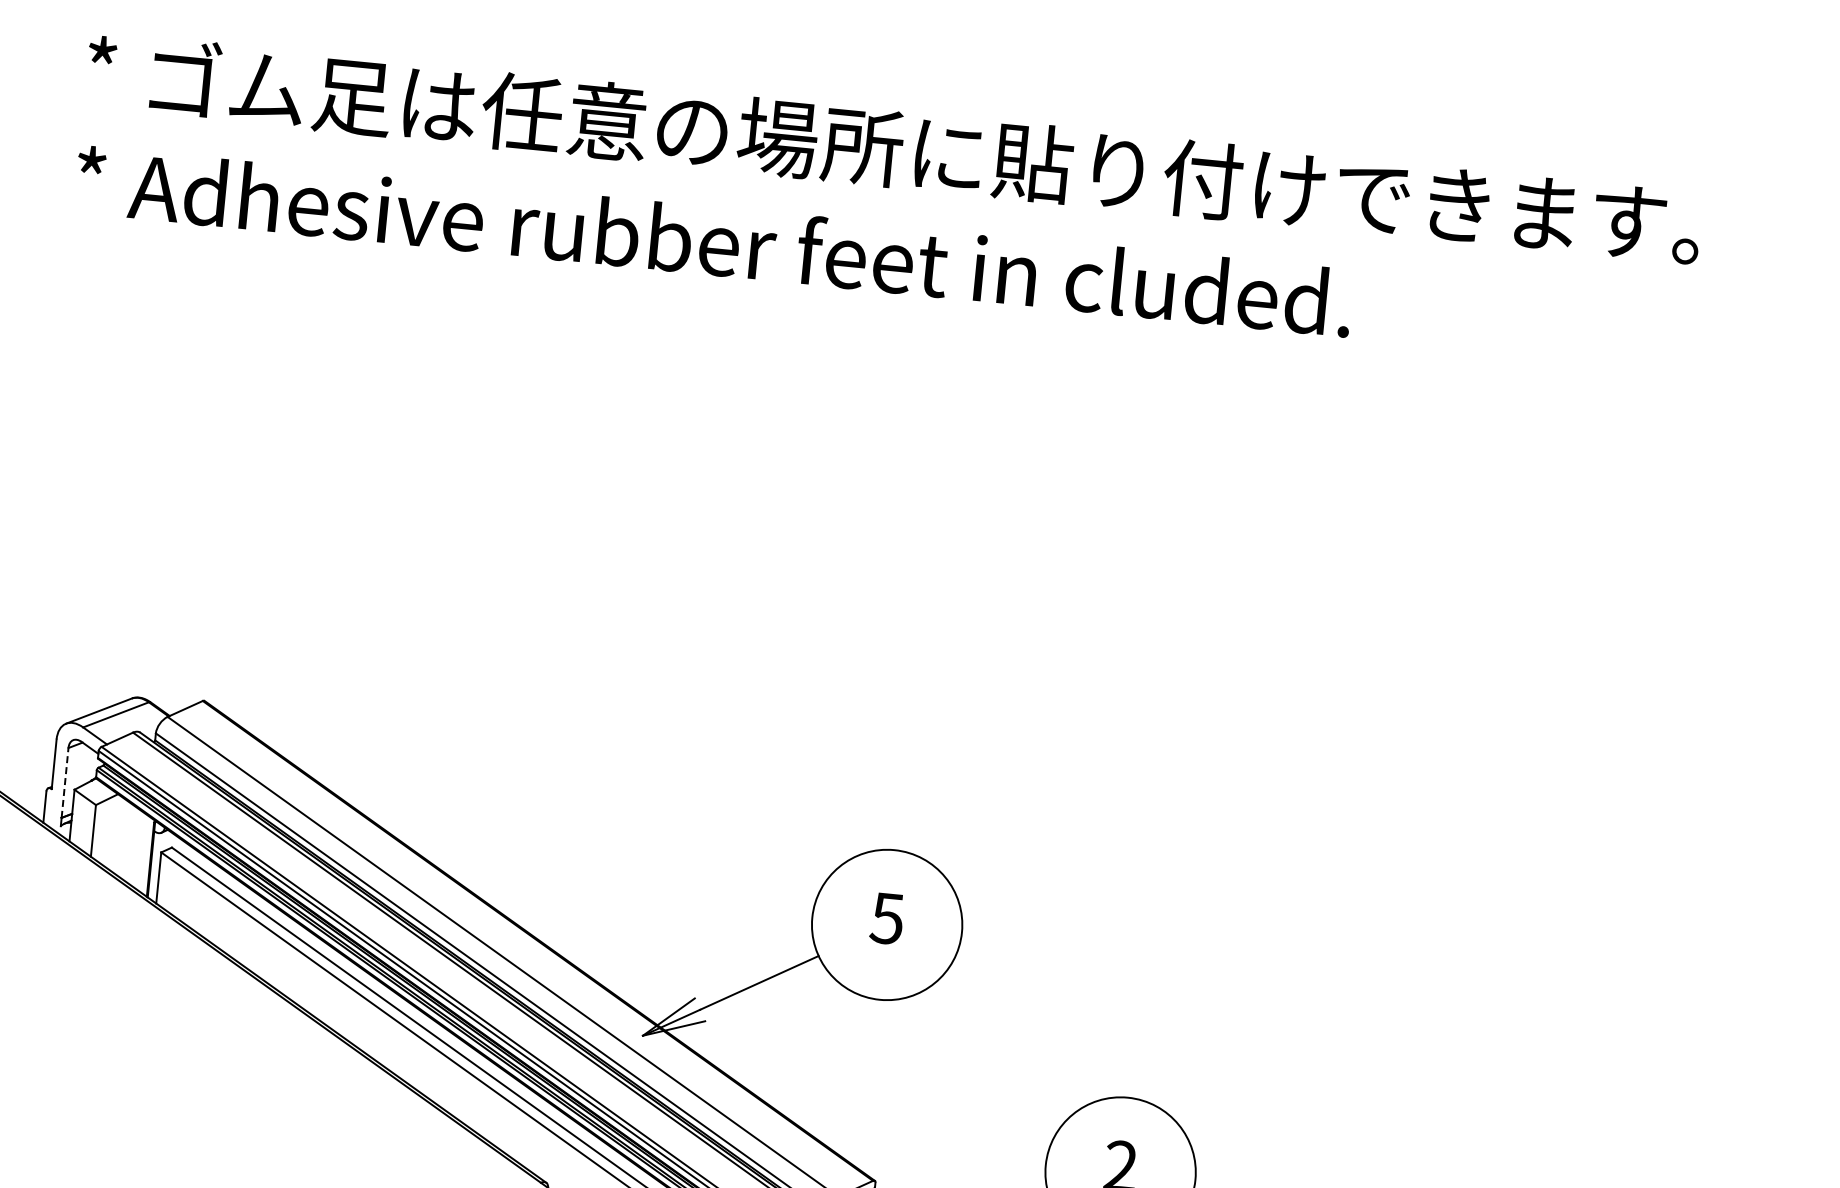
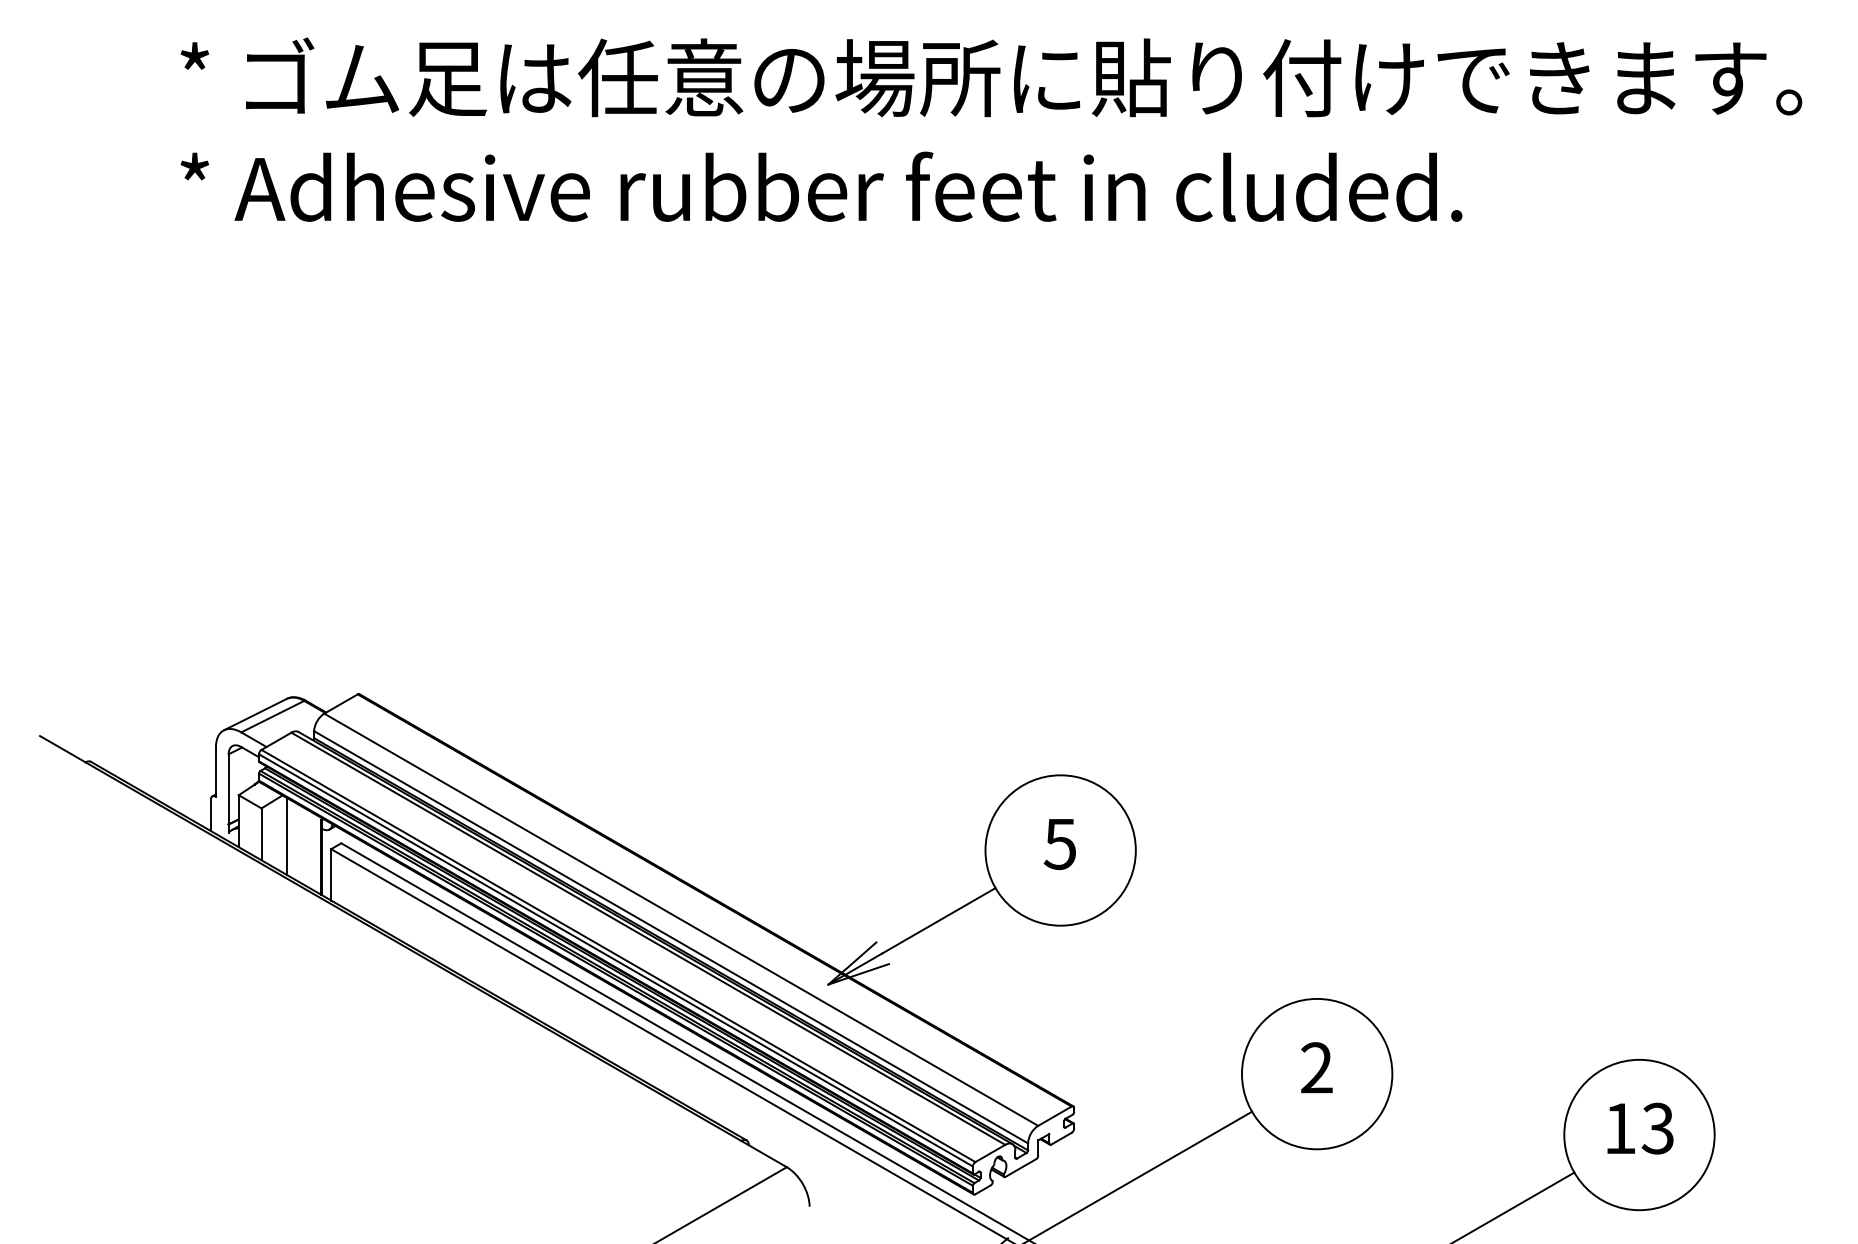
line: (65, 782) -> (228, 788), dashed -> solid
line: (118, 834) -> (286, 835), added

